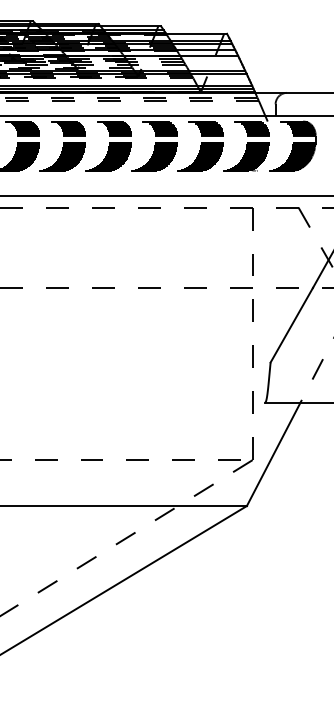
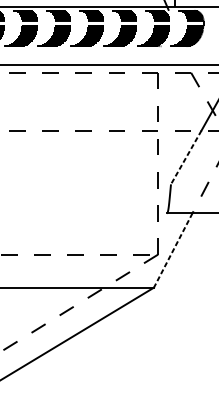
line: (291, 325) -> (186, 157), solid -> dashed
line: (273, 454) -> (173, 250), solid -> dashed

